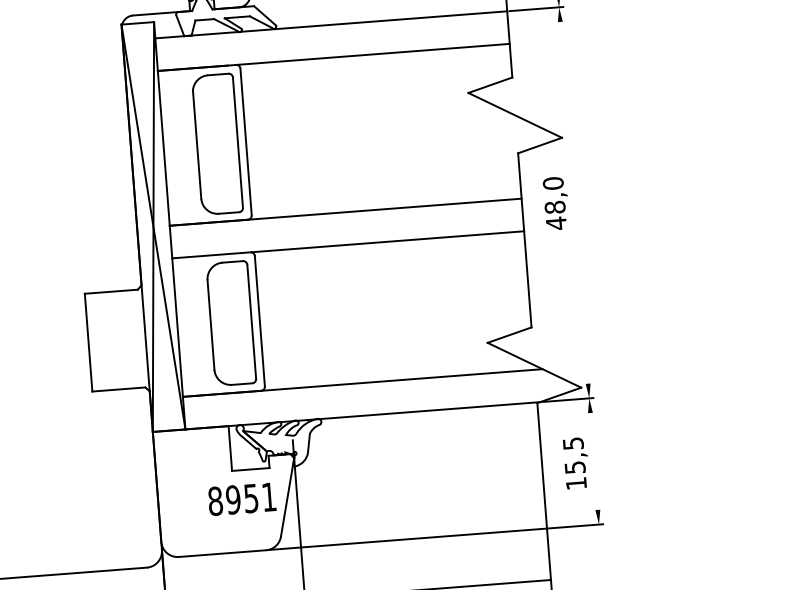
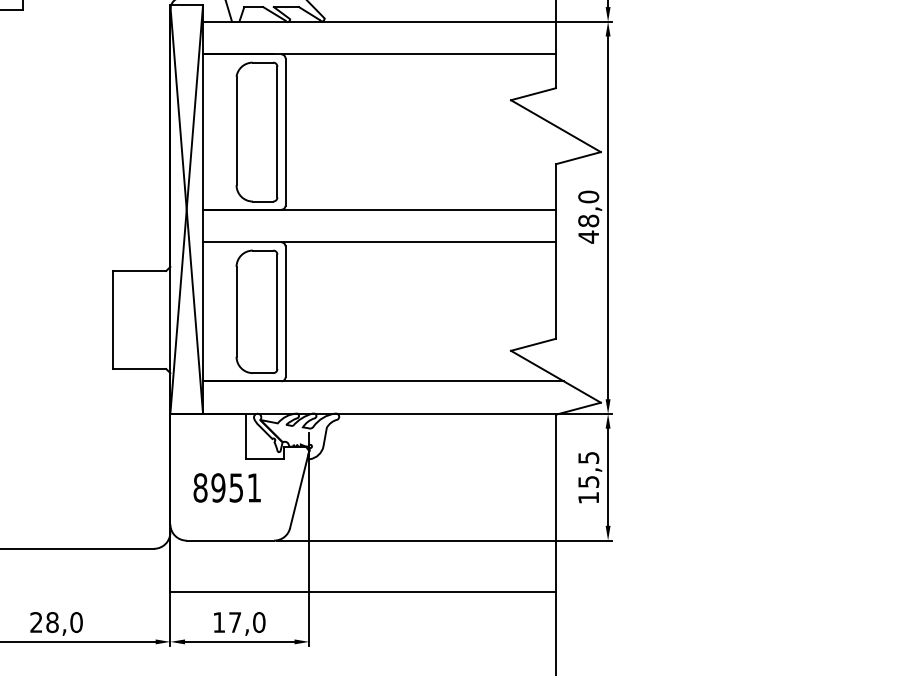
line: (574, 202) -> (608, 217), added
line: (594, 460) -> (608, 476), added
text: (241, 498) -> (226, 487), moved

